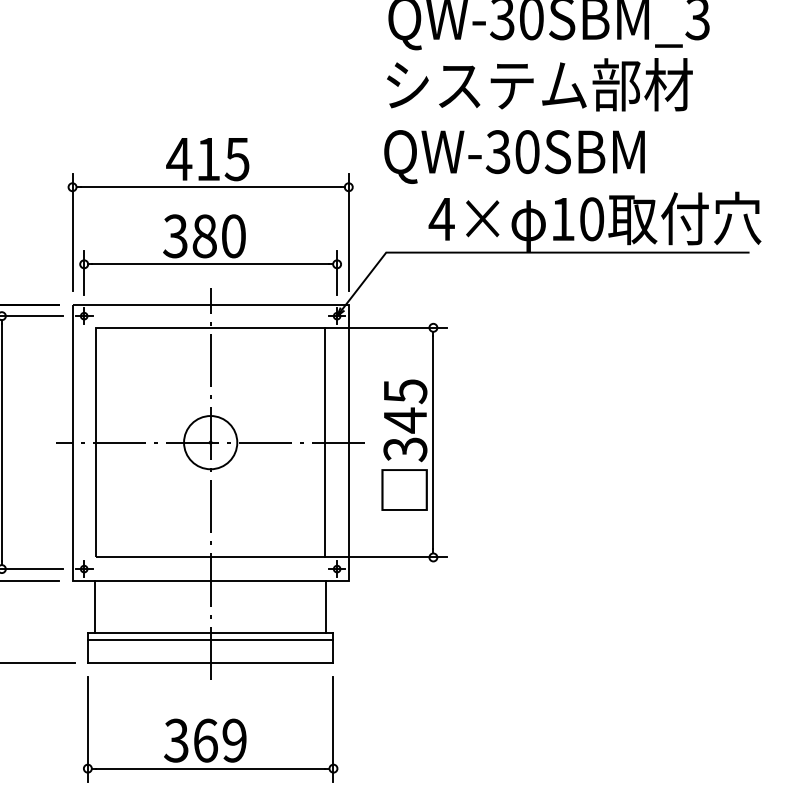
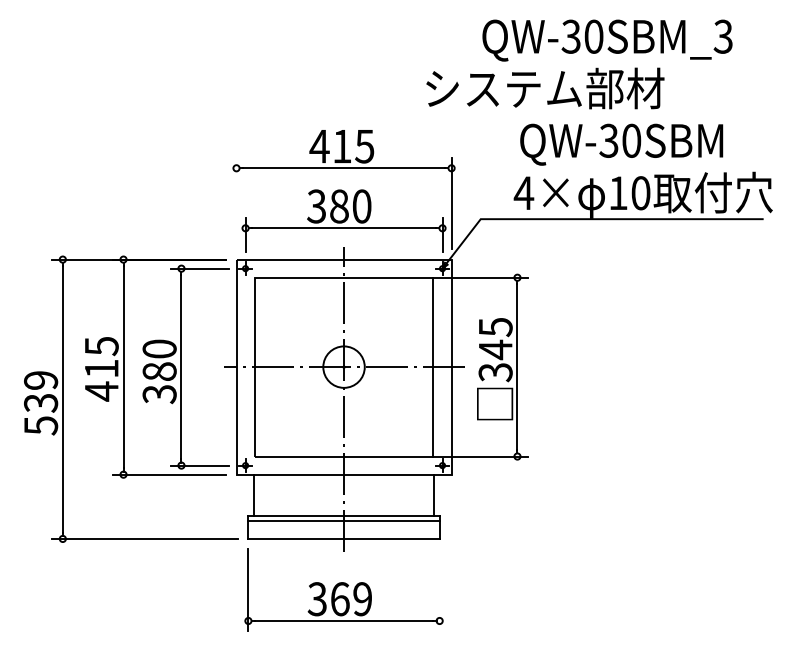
text: (540, 84) -> (545, 88), moved
text: (514, 156) -> (621, 144), moved
line: (72, 232) -> (236, 203), removed
line: (333, 729) -> (439, 590), removed

